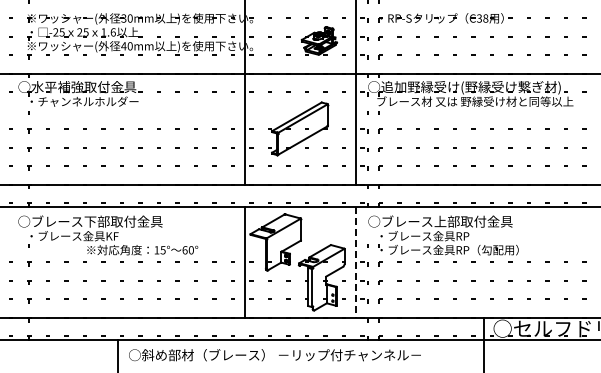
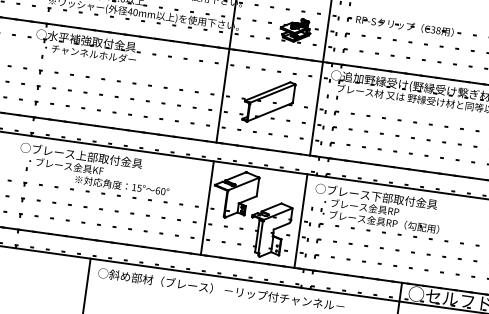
text: (90, 221) -> (81, 155), ○ブレース下部取付金具 -> ○ブレース上部取付金具
text: (440, 221) -> (376, 196), ○ブレース上部取付金具 -> ○ブレース下部取付金具
line: (356, 262) -> (300, 221), dashed -> solid

